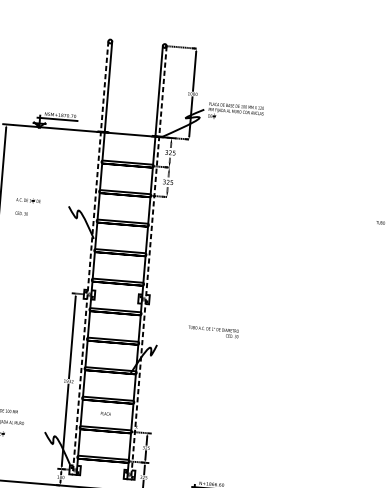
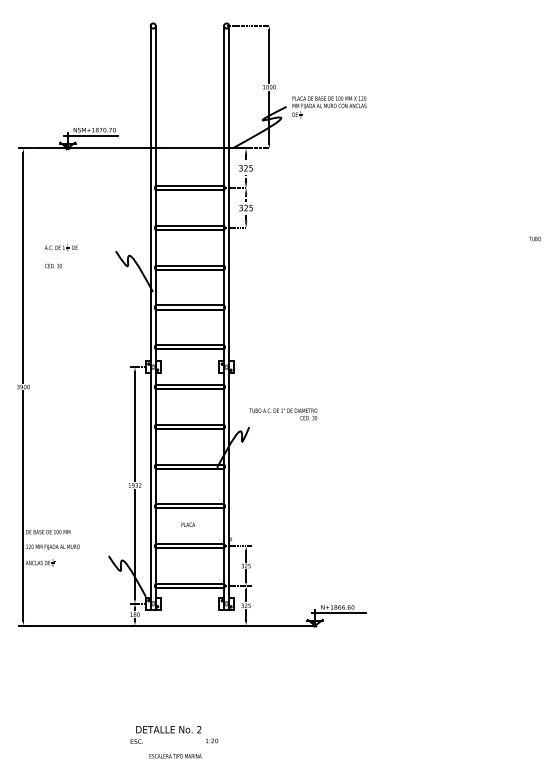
line: (90, 257) -> (150, 317), dashed -> solid
line: (149, 262) -> (229, 317), dashed -> solid
text: (213, 332) -> (283, 414), moved

